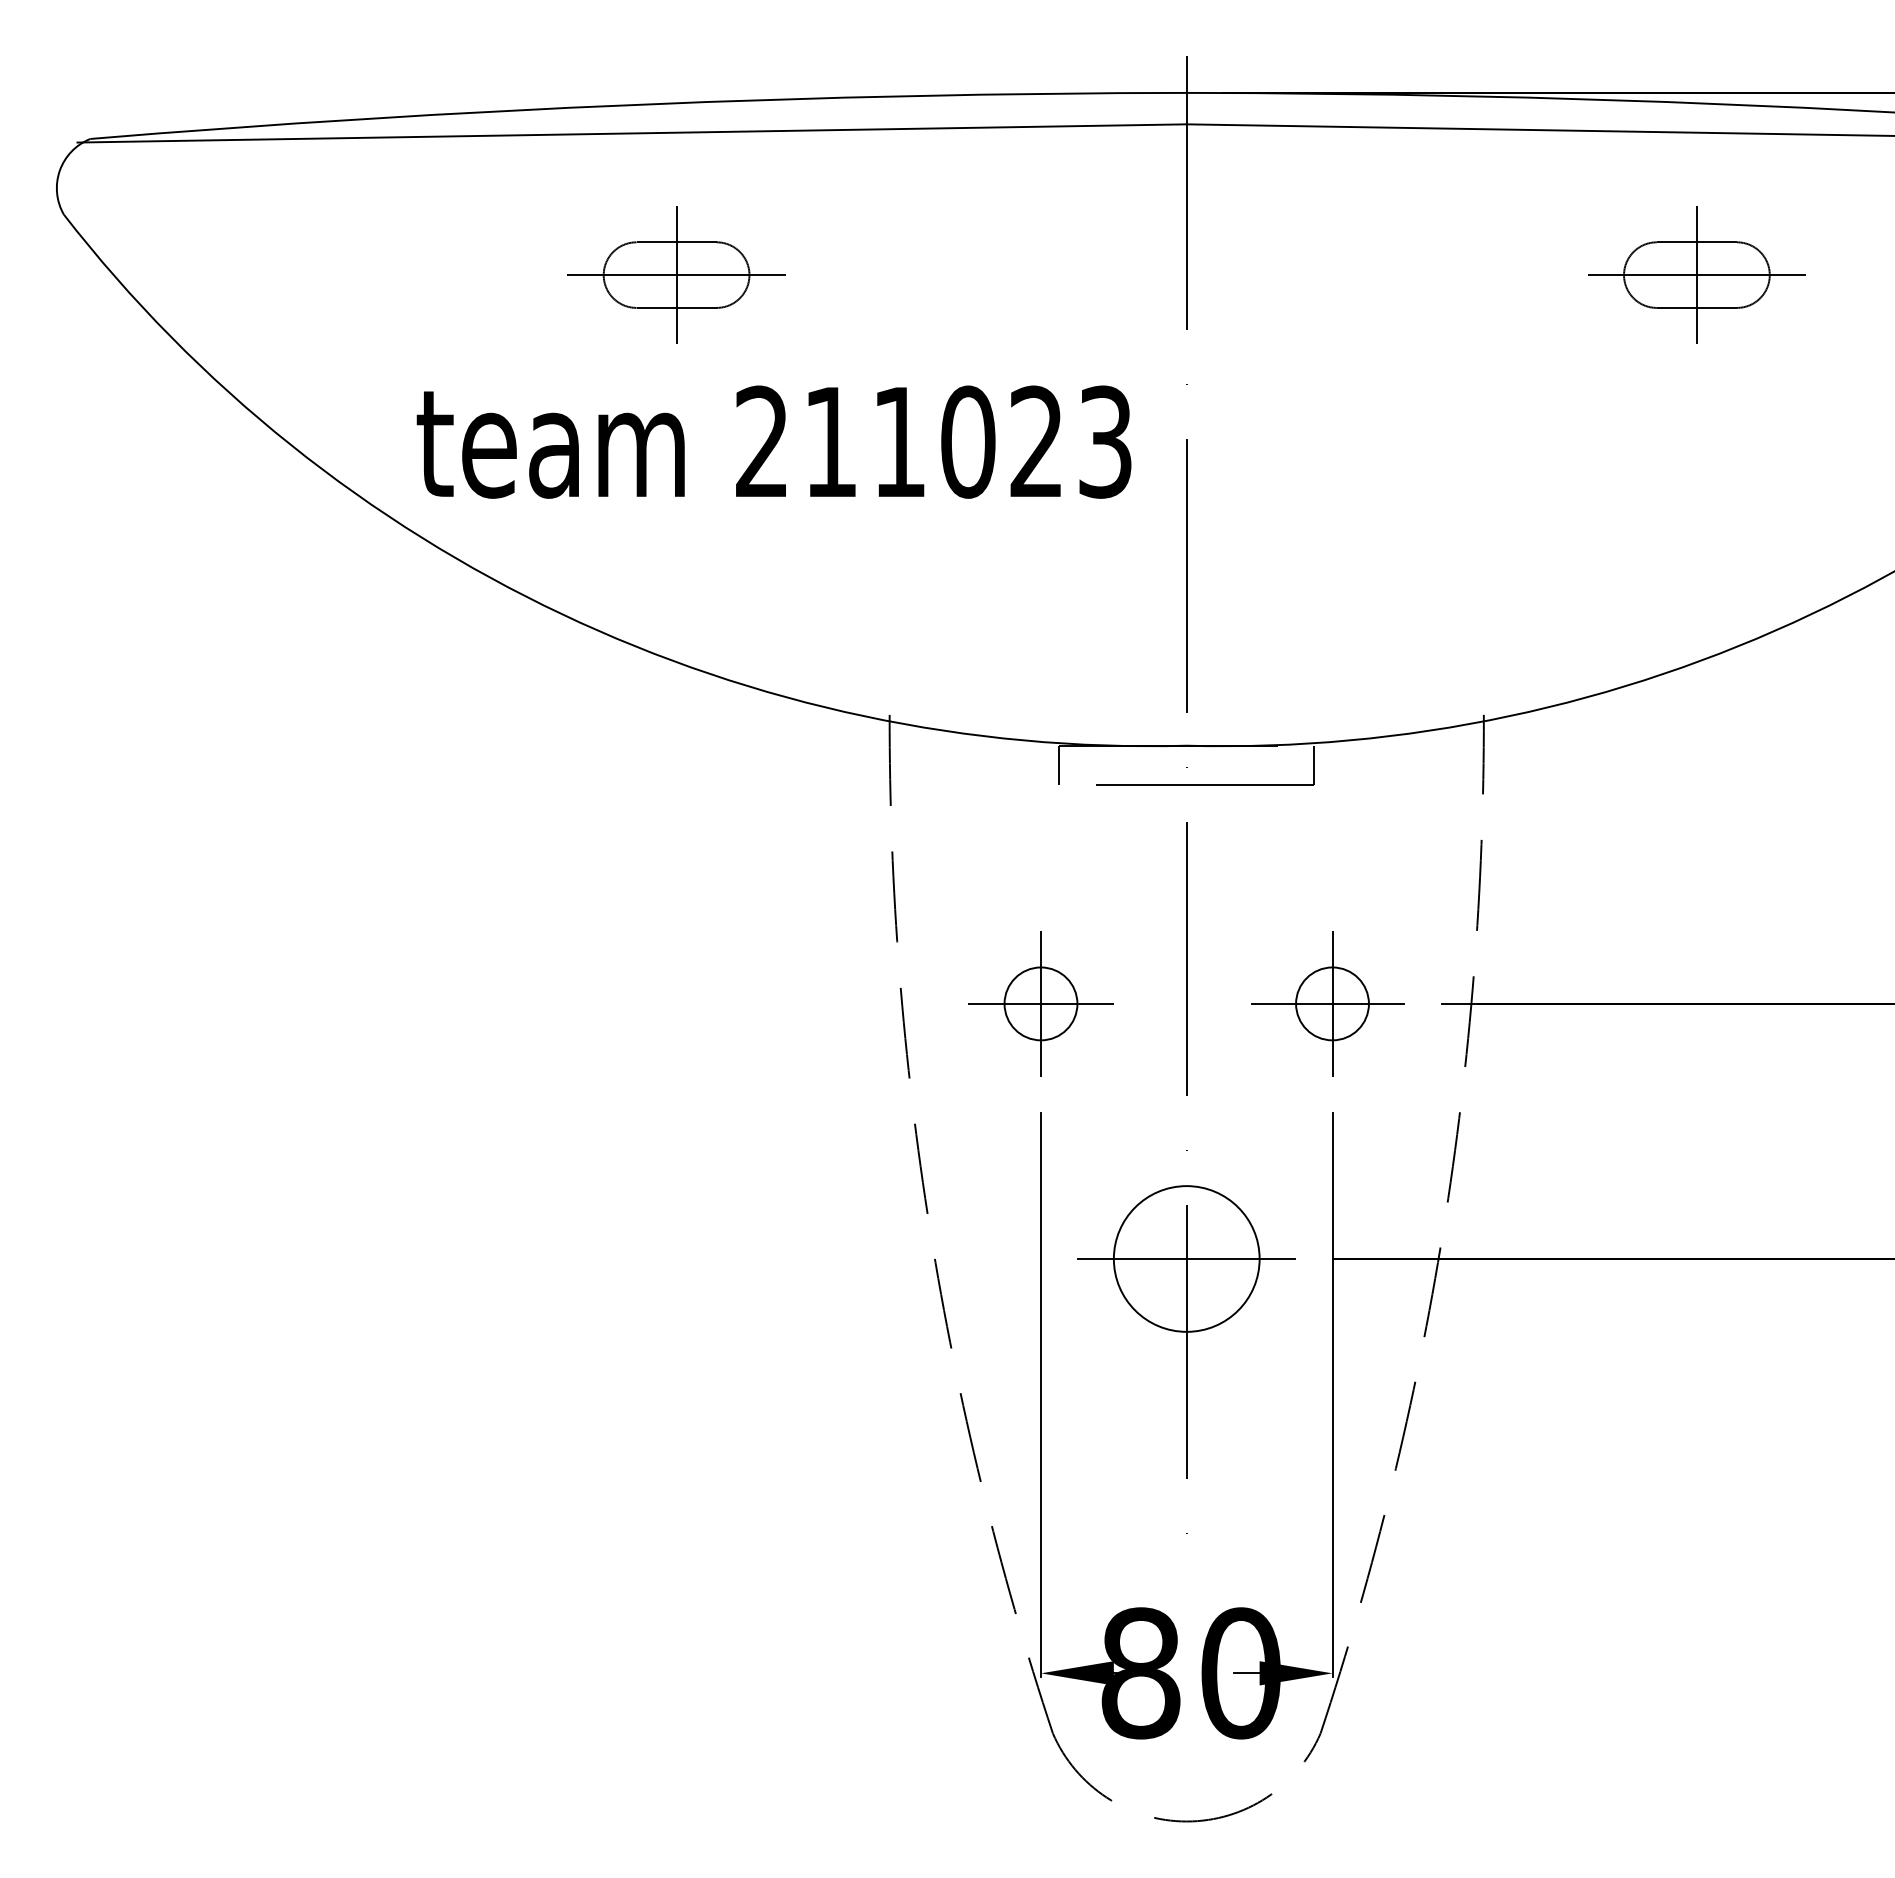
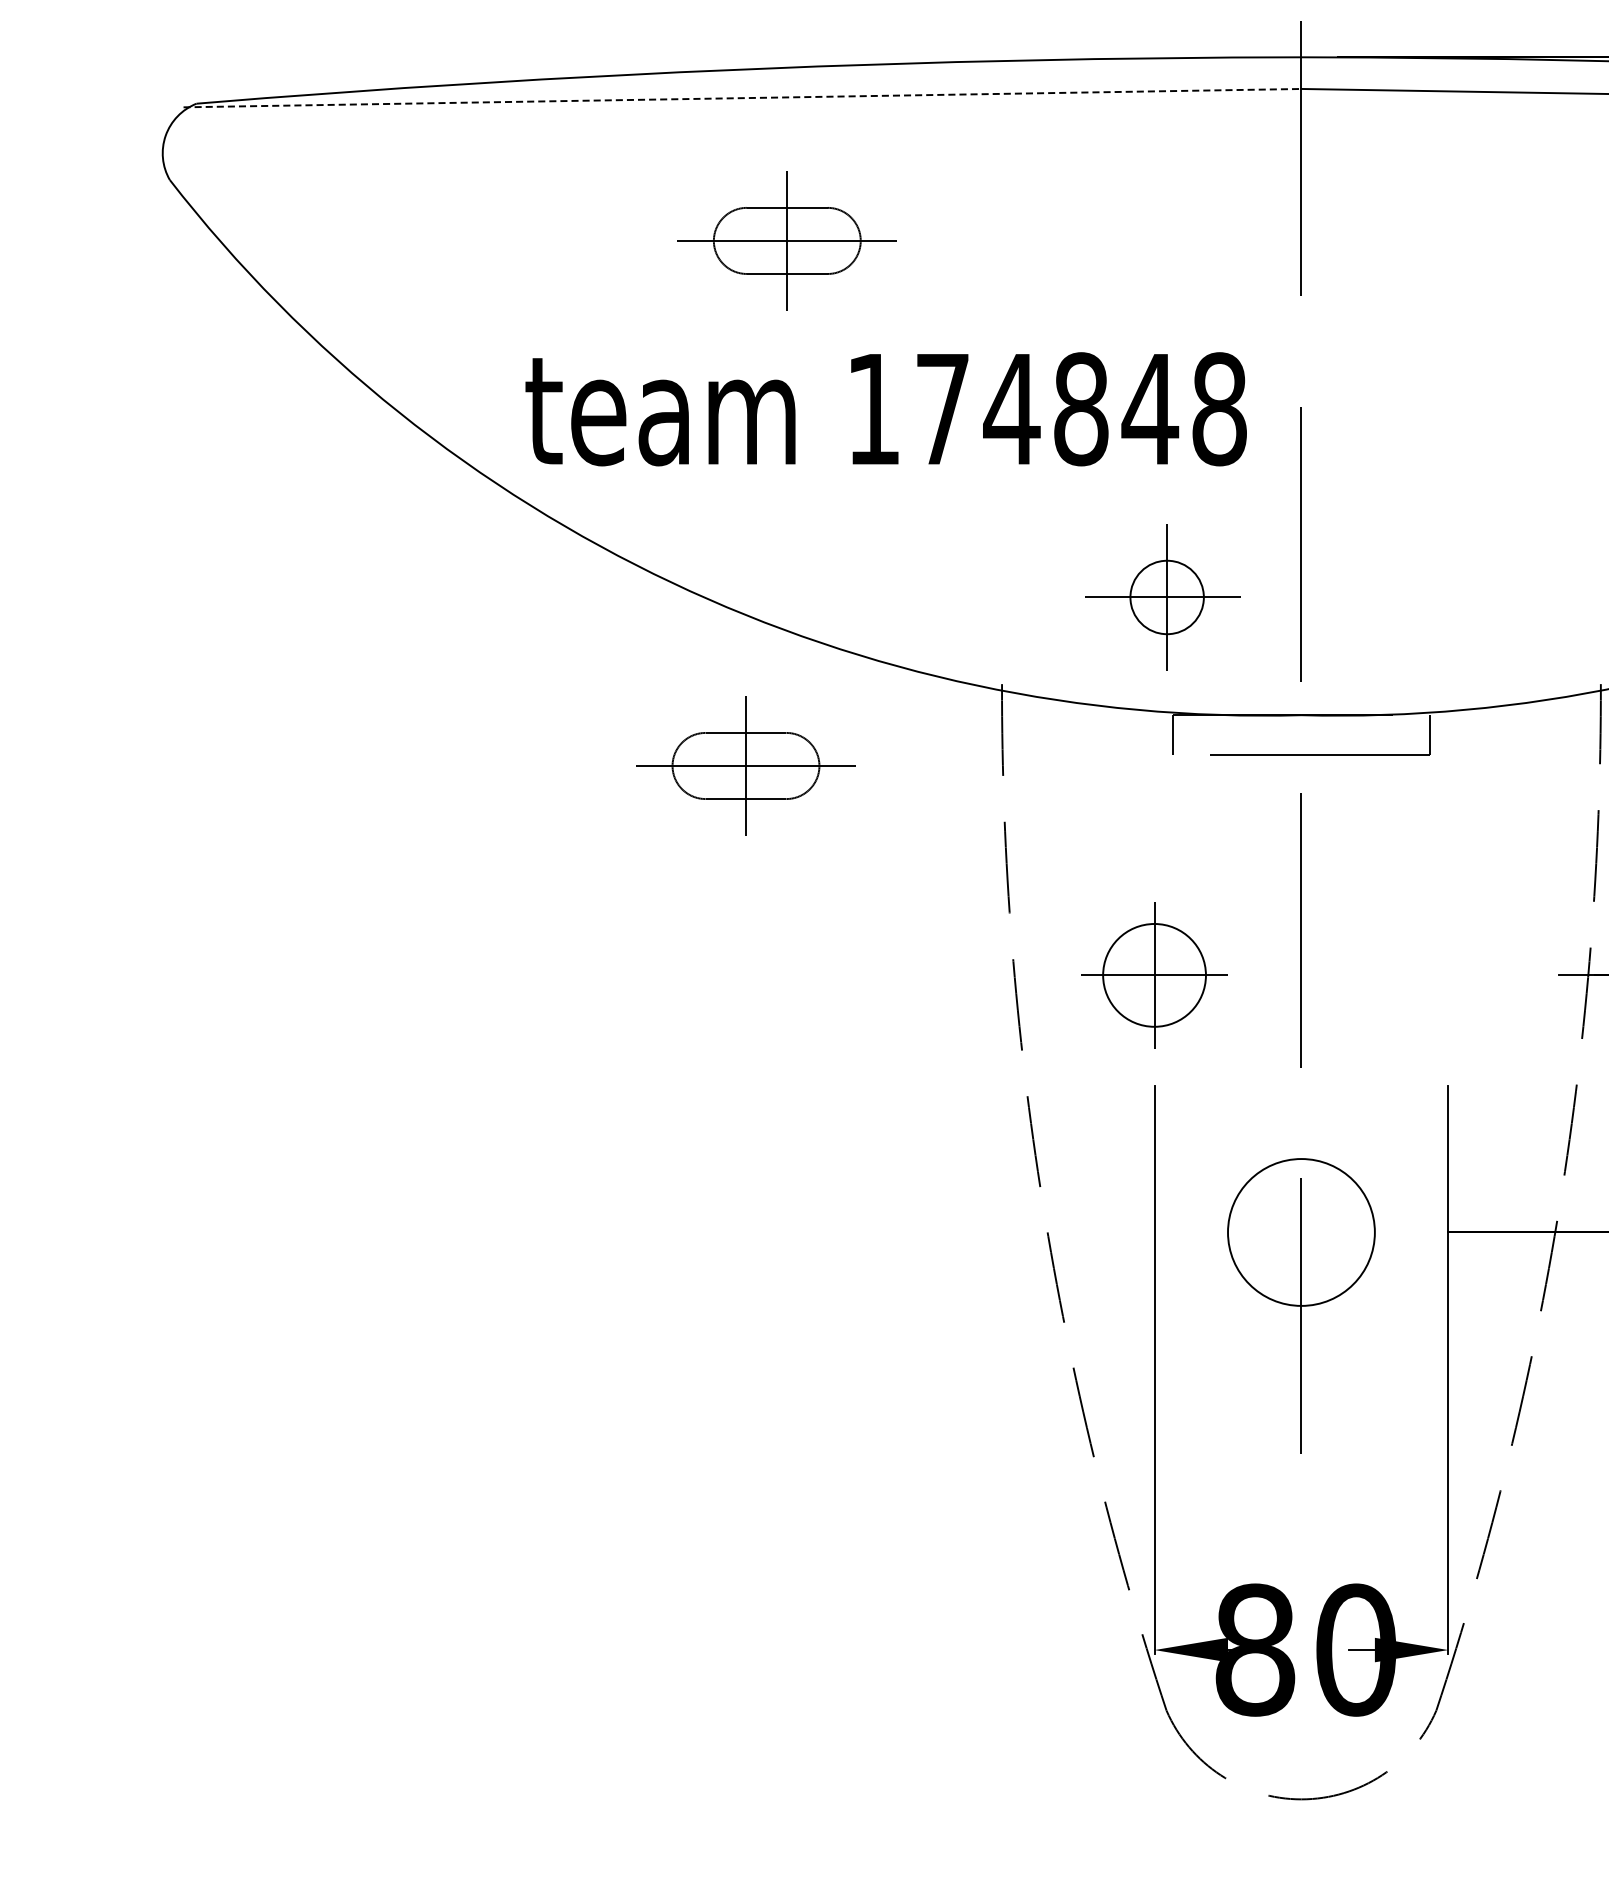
line: (632, 133) -> (742, 98), solid -> dashed
text: (934, 441) -> (1047, 408), 211023 -> 174848
part: (635, 795) -> (745, 765), added
circle: (1040, 1003) -> (1154, 974), size x1.4
part: (1327, 1003) -> (1162, 597), moved
line: (1186, 1258) -> (1301, 1231), removed

